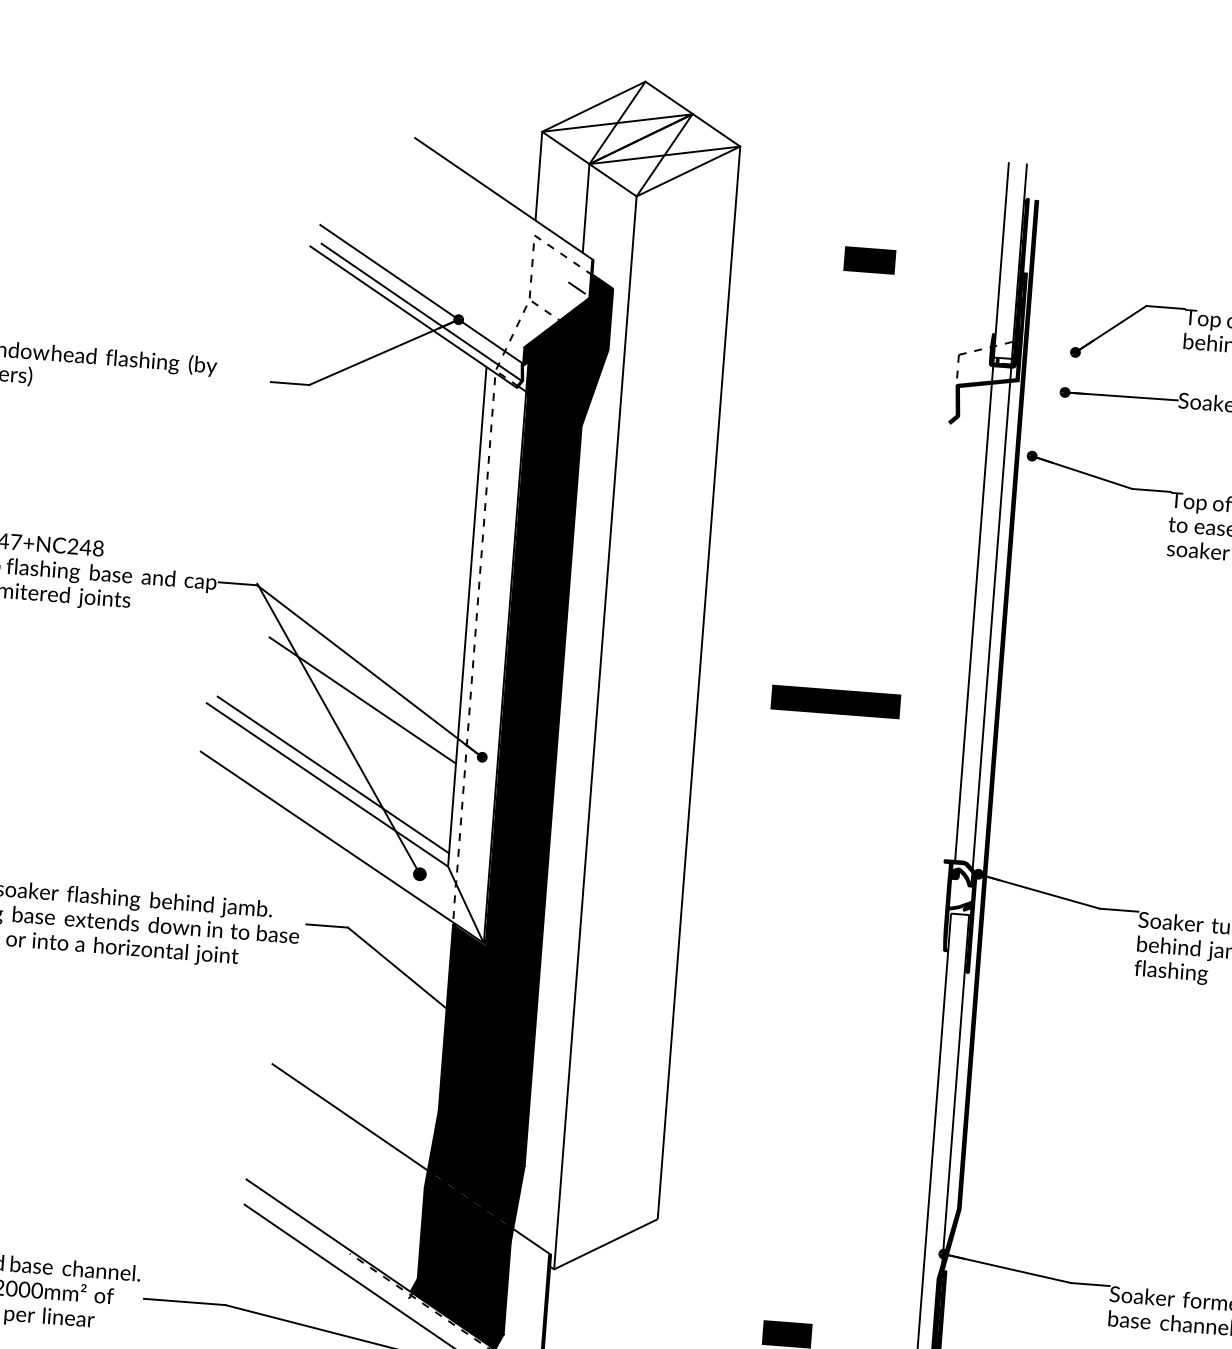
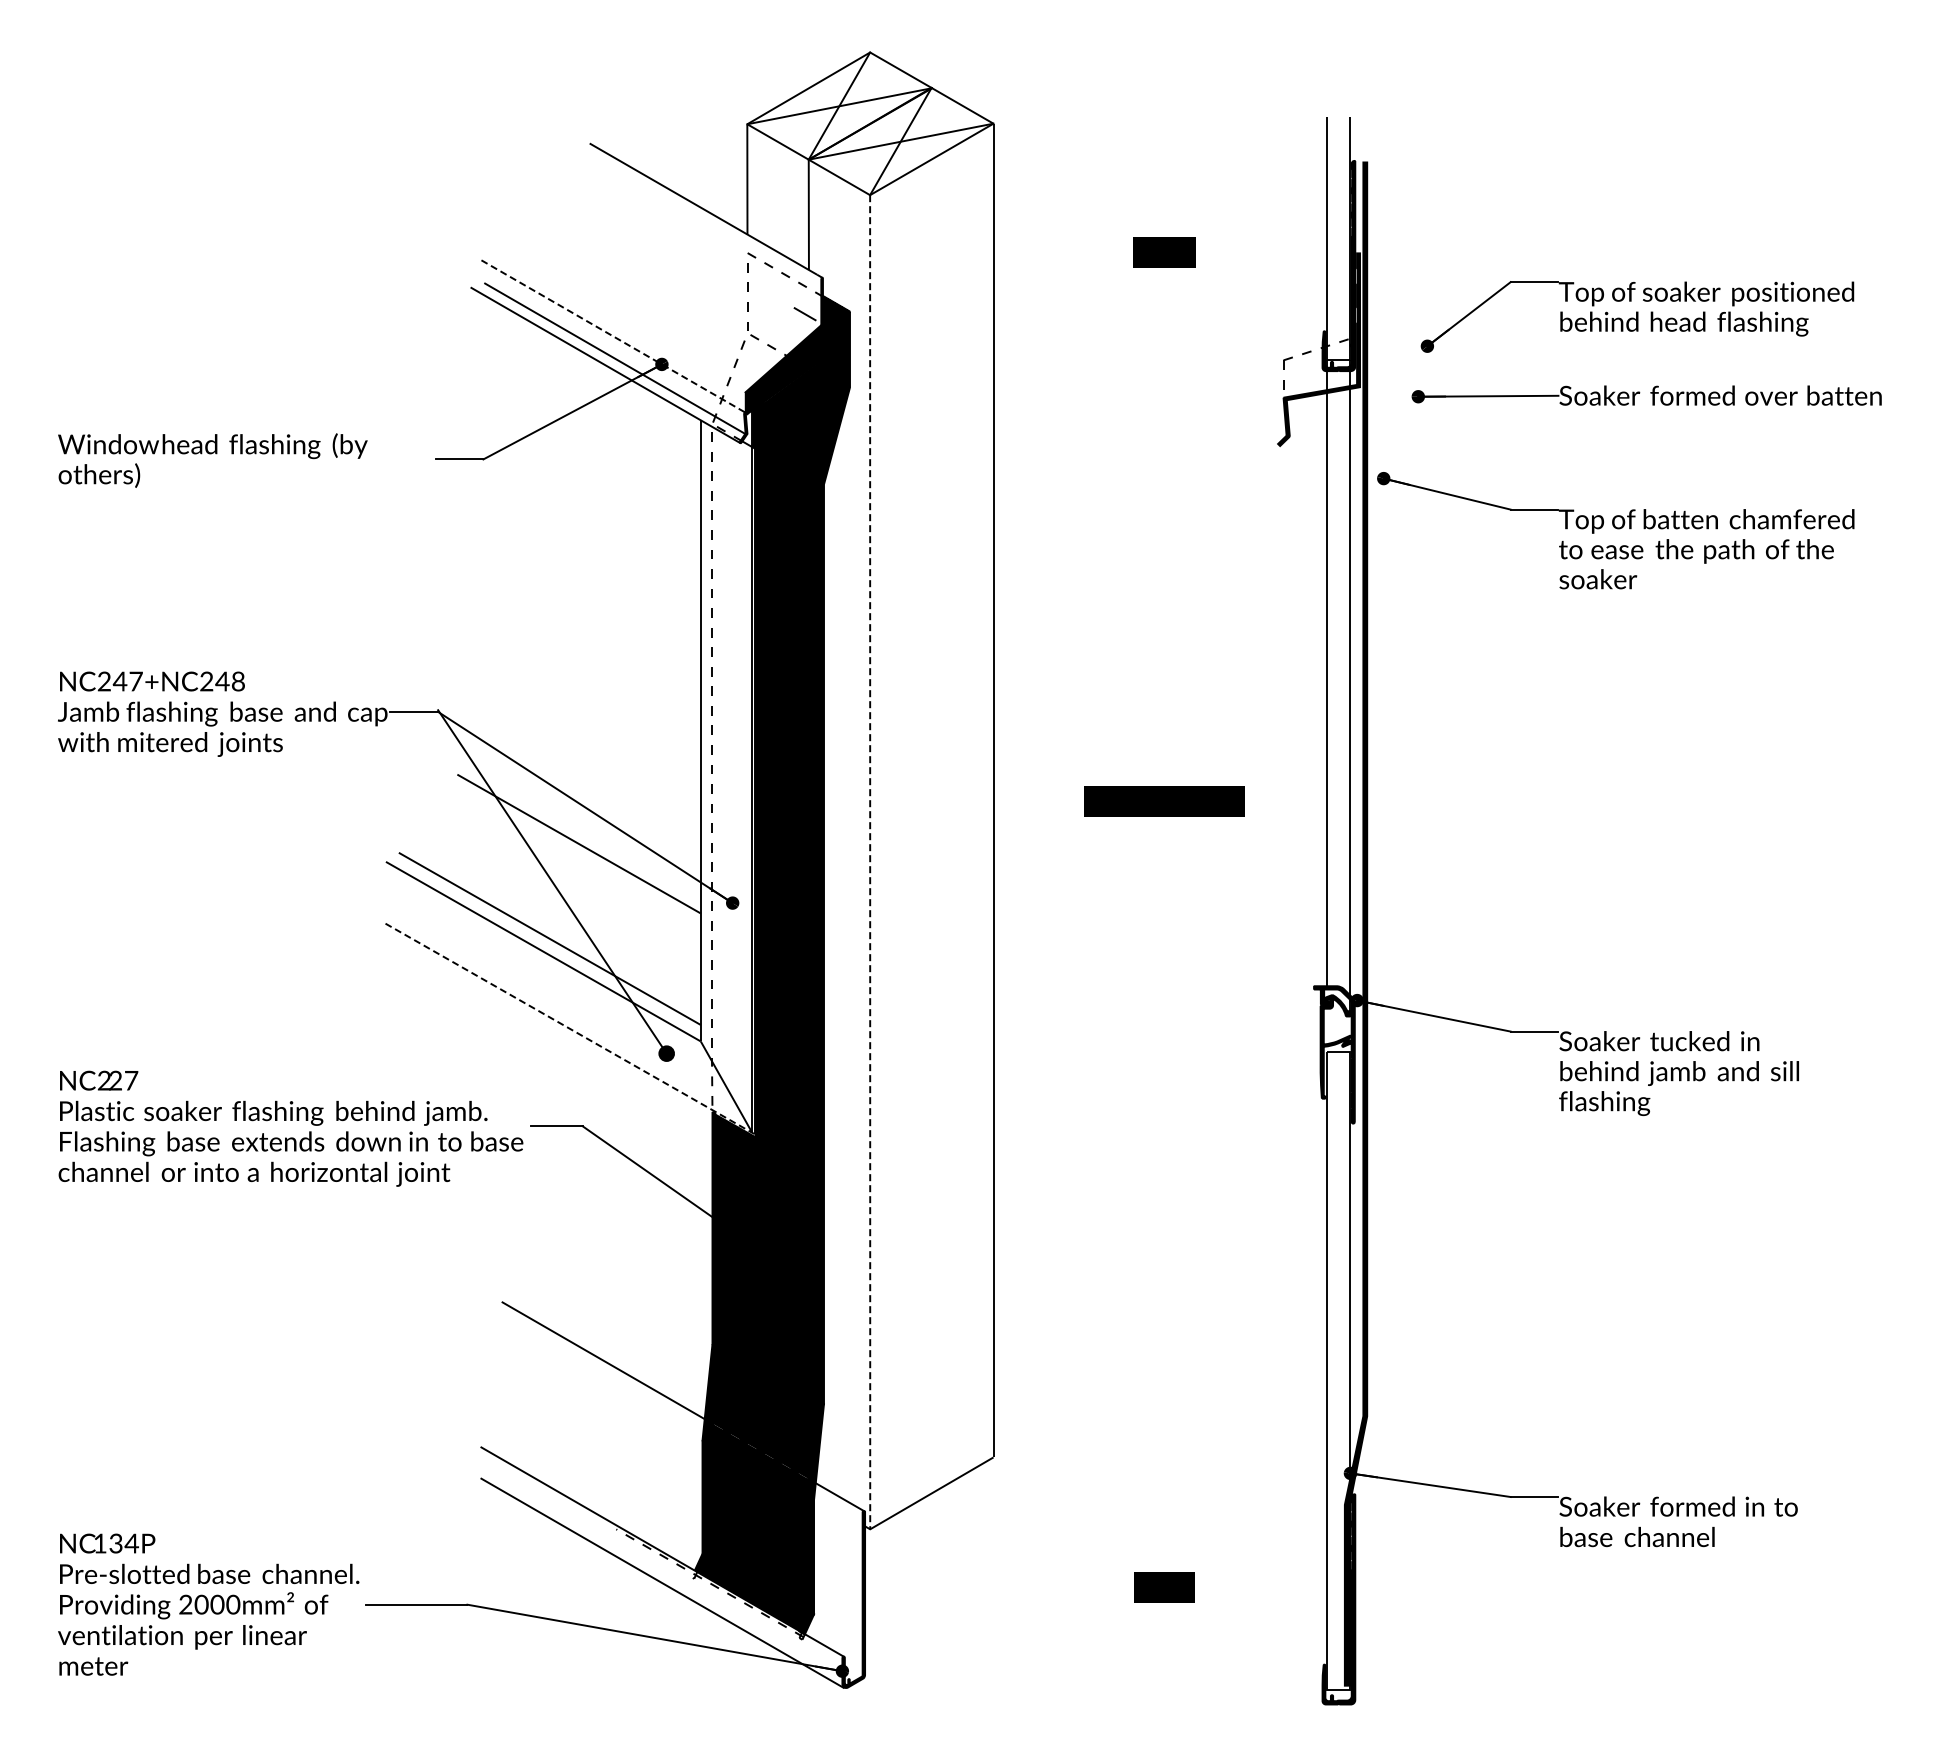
line: (420, 293) -> (612, 335), solid -> dashed
line: (595, 733) -> (870, 862), solid -> dashed
line: (342, 847) -> (568, 1028), solid -> dashed

